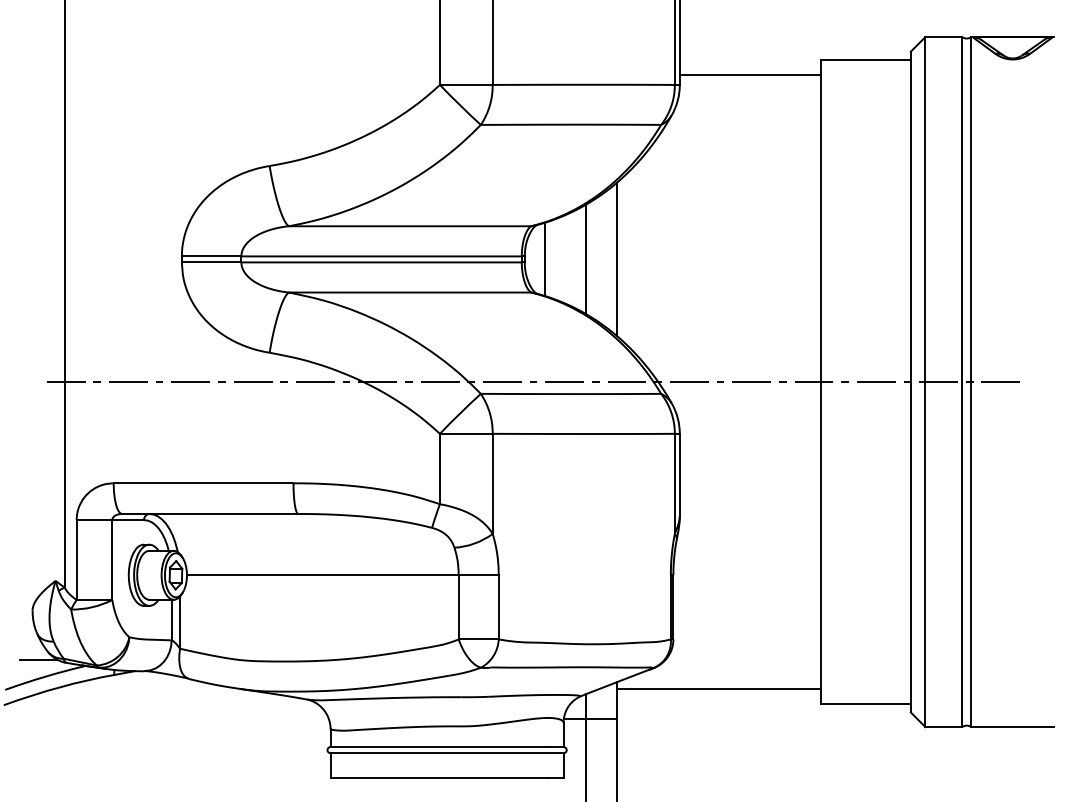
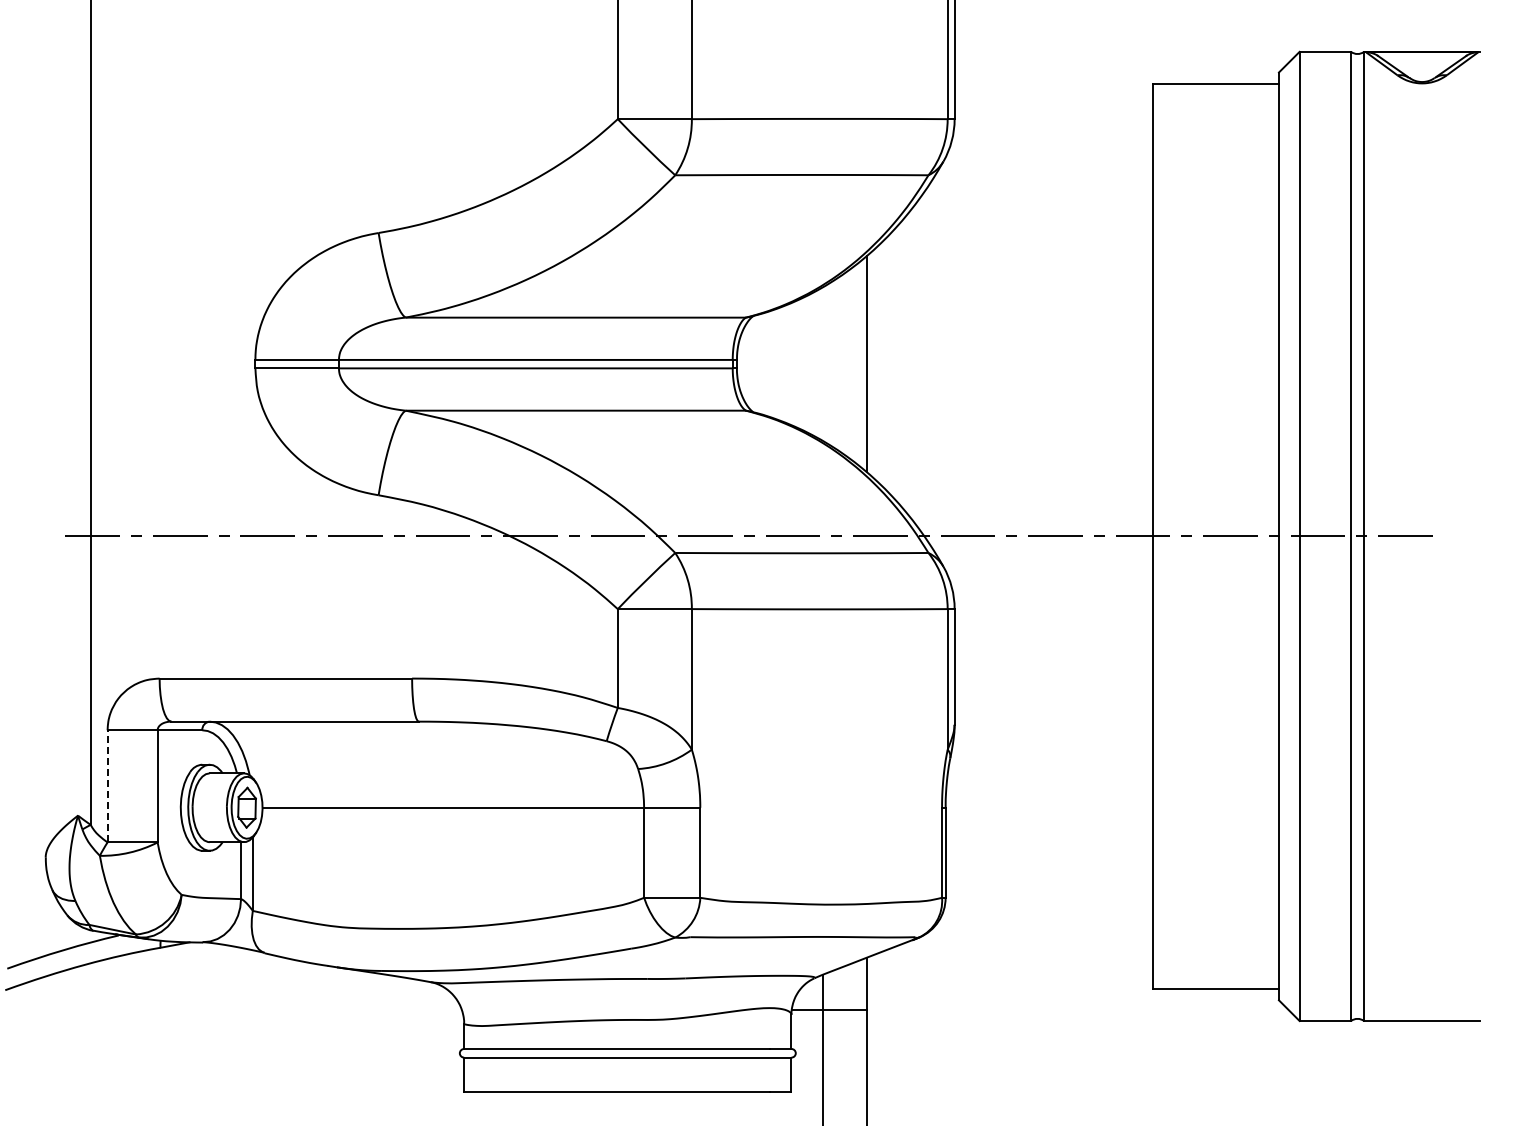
line: (750, 75) -> (1053, 105), removed
line: (545, 258) -> (765, 363), removed
line: (586, 258) -> (823, 363), removed
line: (76, 559) -> (107, 785), solid -> dashed
line: (38, 659) -> (54, 926), removed
line: (718, 689) -> (1009, 967), removed

